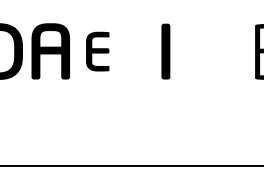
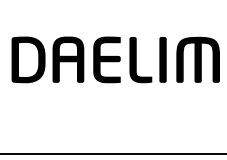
part: (97, 51) -> (106, 59), size x1.43
fill: (138, 51) -> (140, 59), added
fill: (207, 51) -> (197, 59), added

